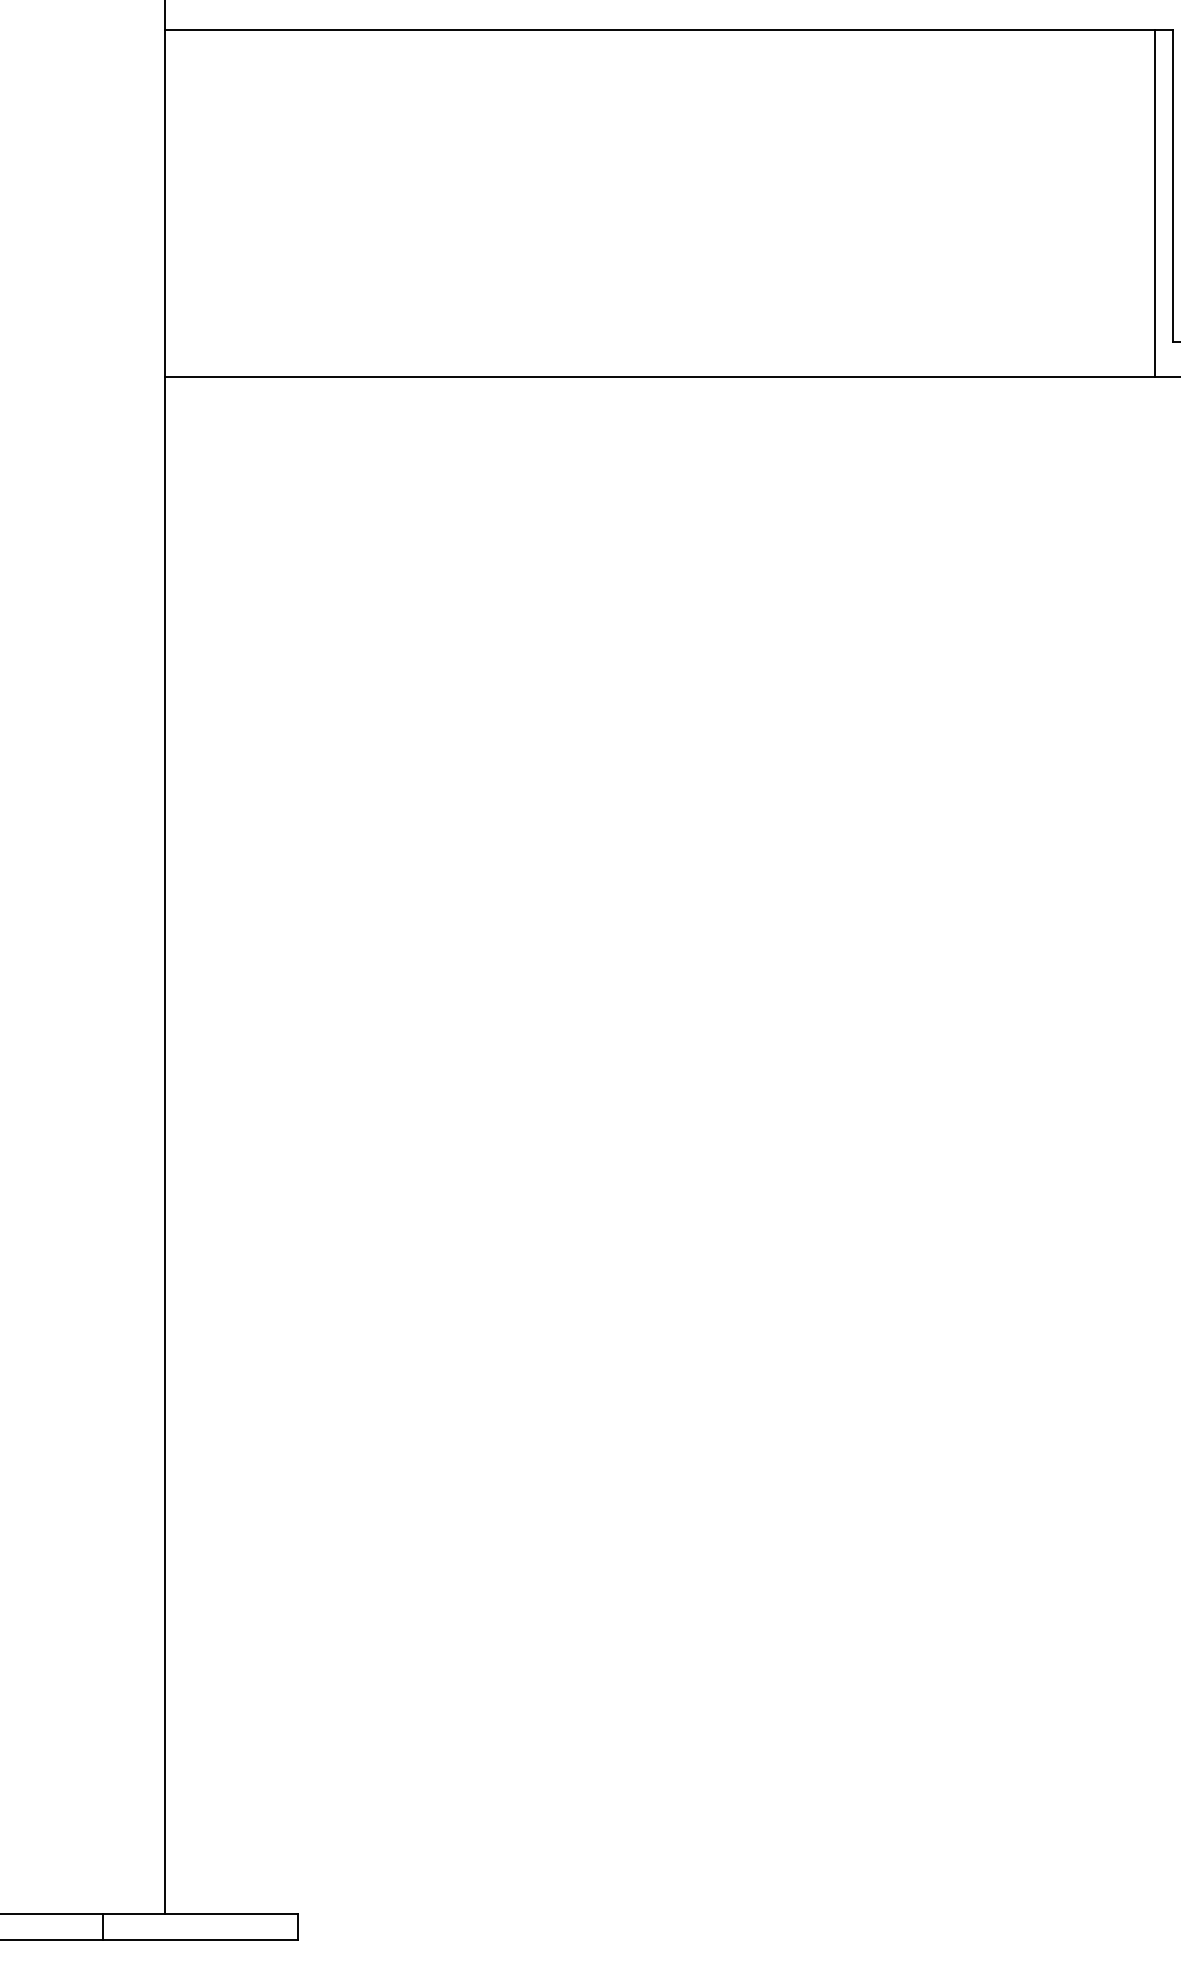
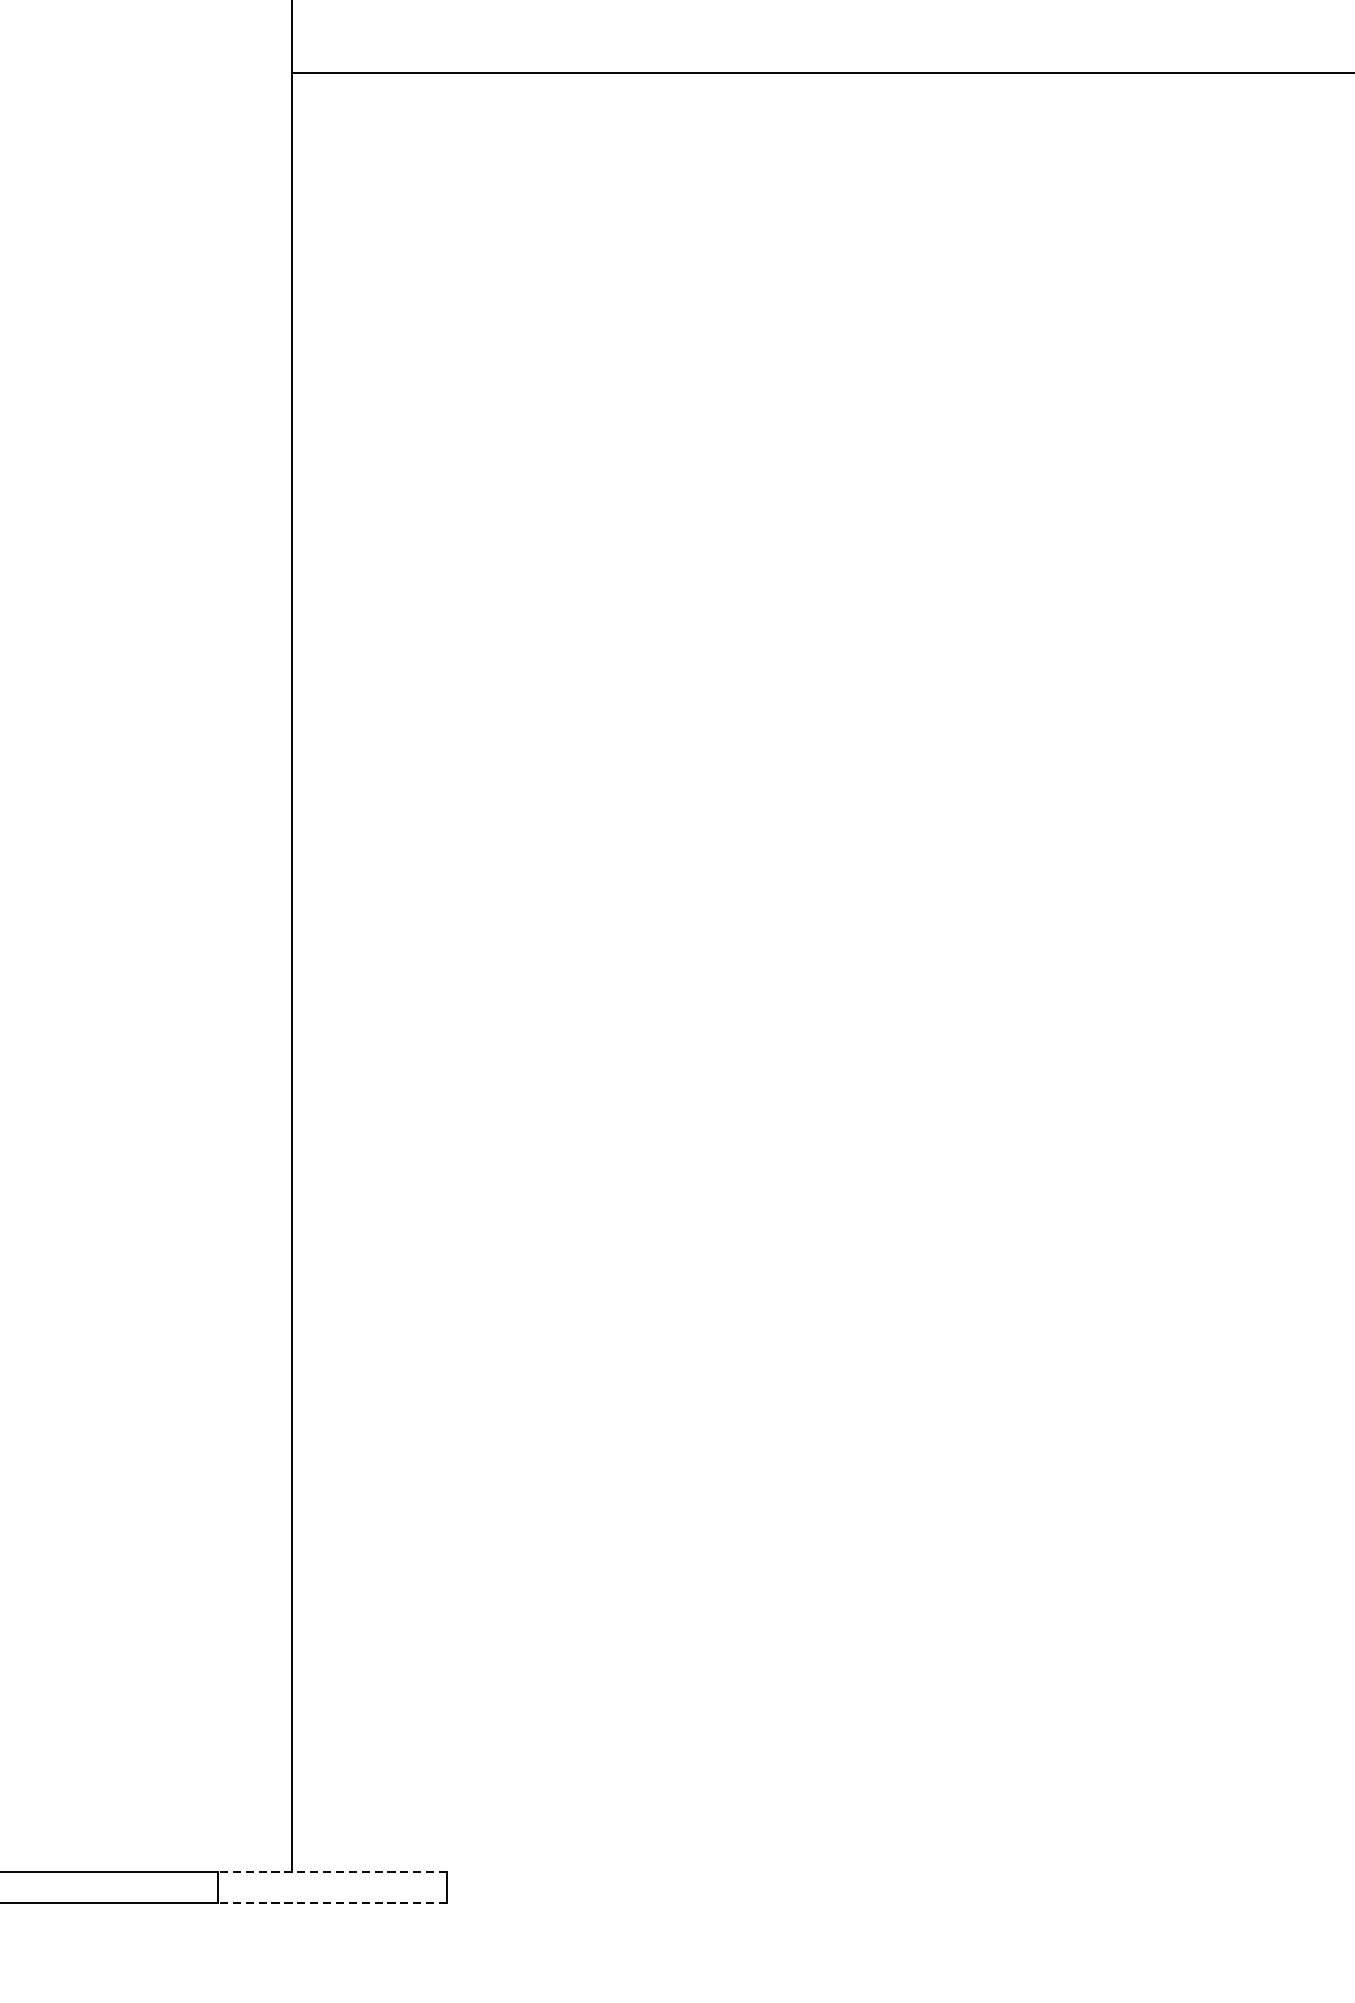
line: (200, 1913) -> (332, 1872), solid -> dashed
line: (200, 1939) -> (332, 1902), solid -> dashed

